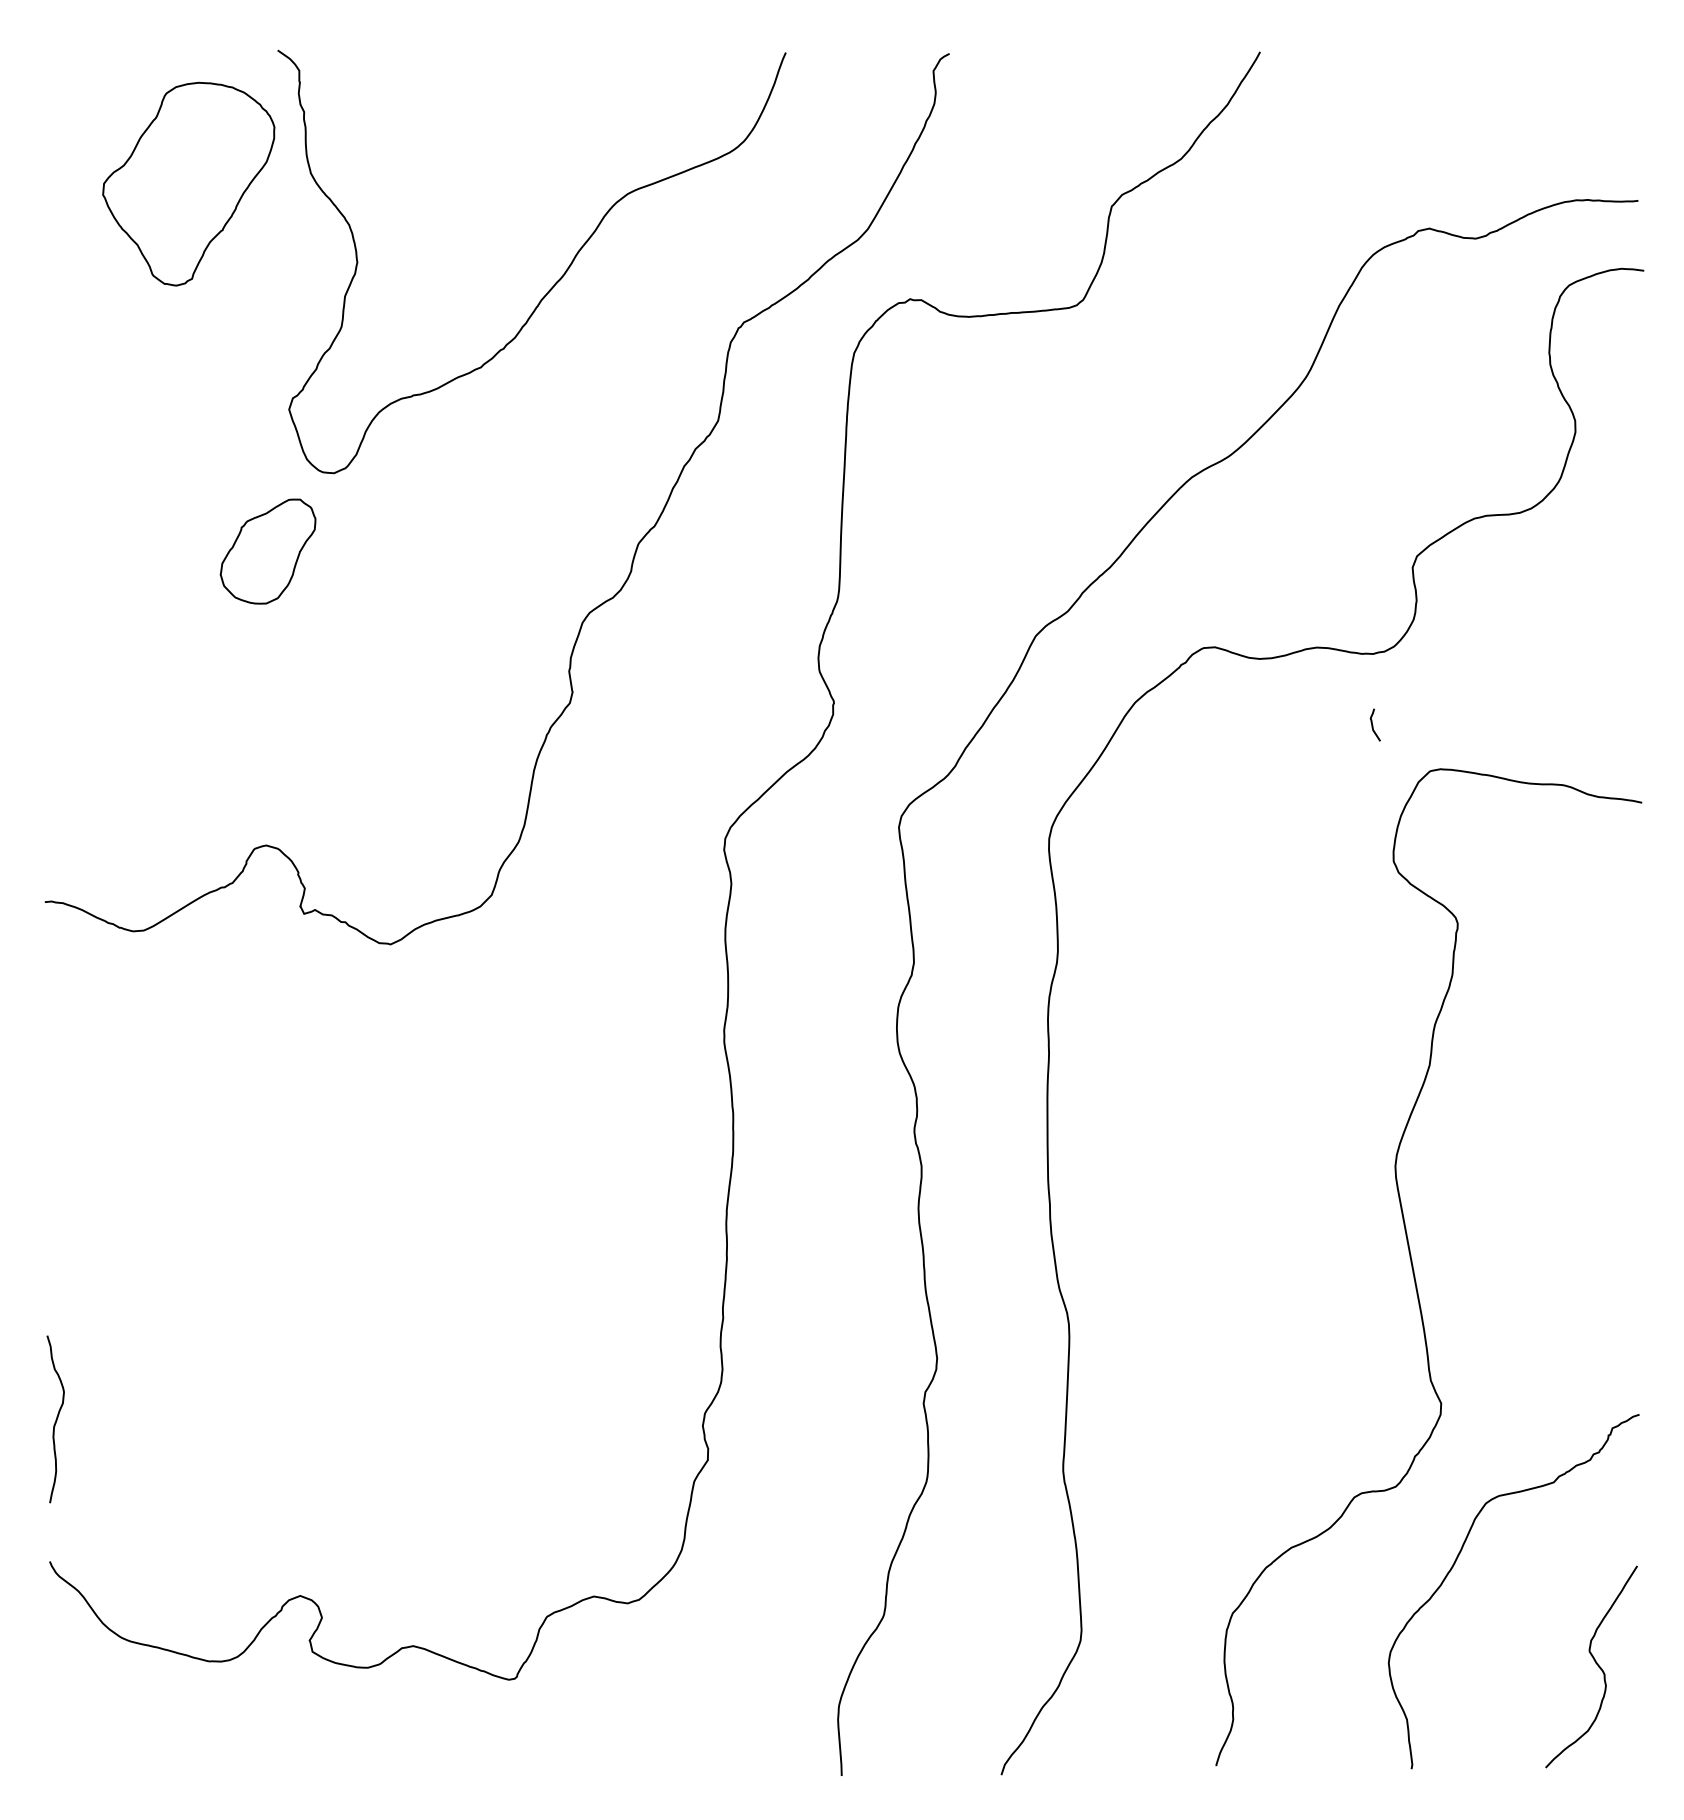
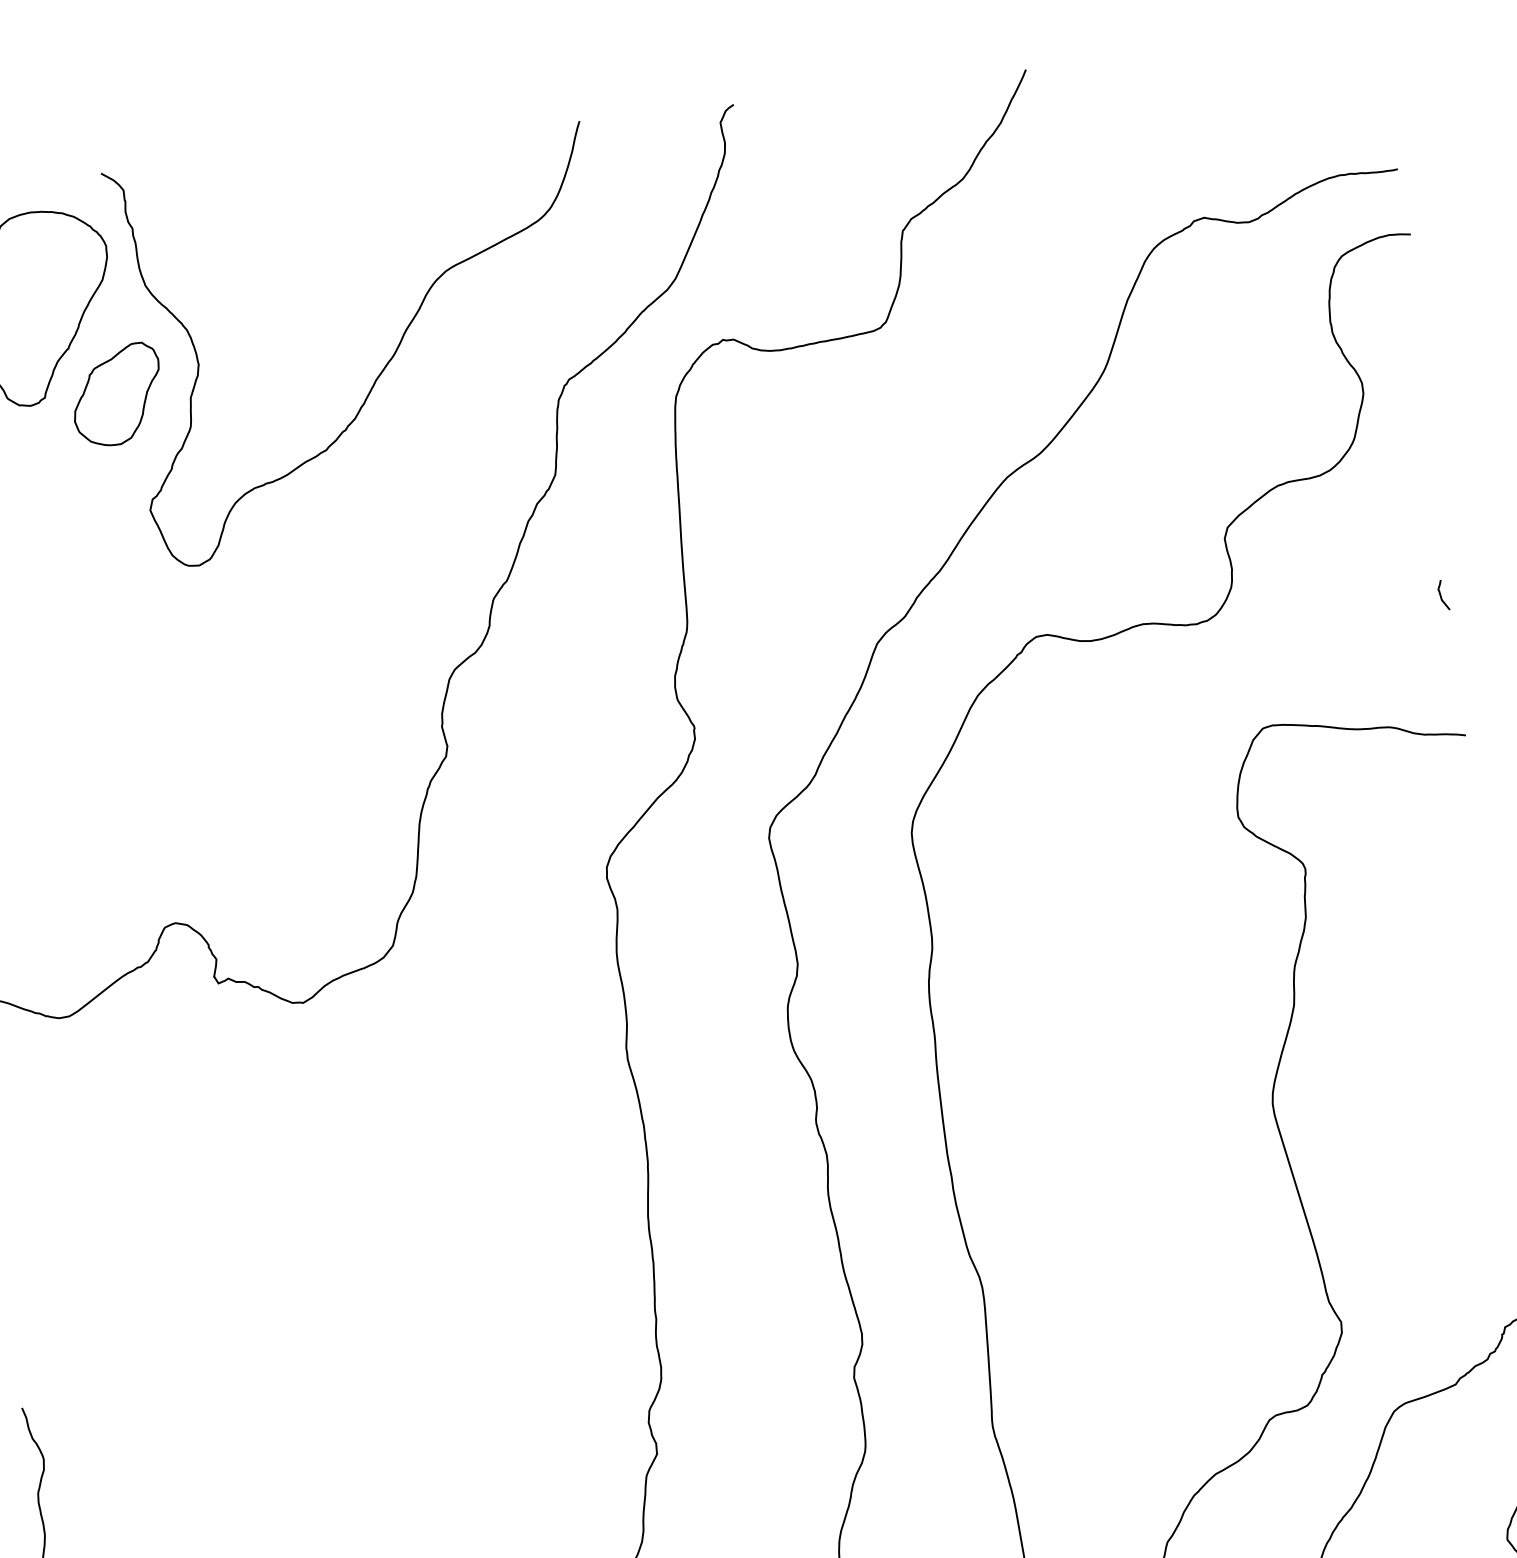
part: (267, 551) -> (116, 395), moved
curve: (1373, 725) -> (1441, 595), moved

